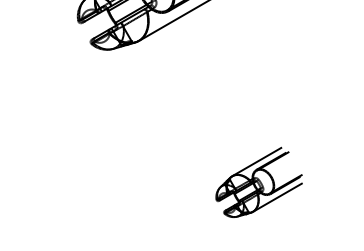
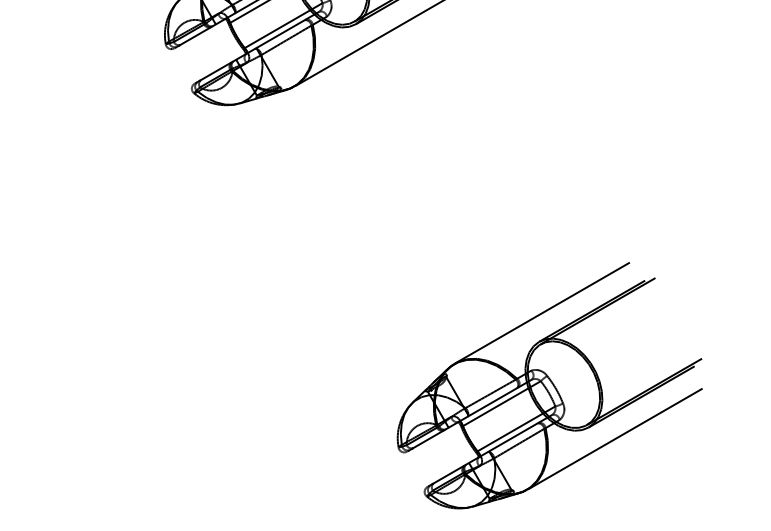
part: (258, 182) -> (547, 386), size x1.67

